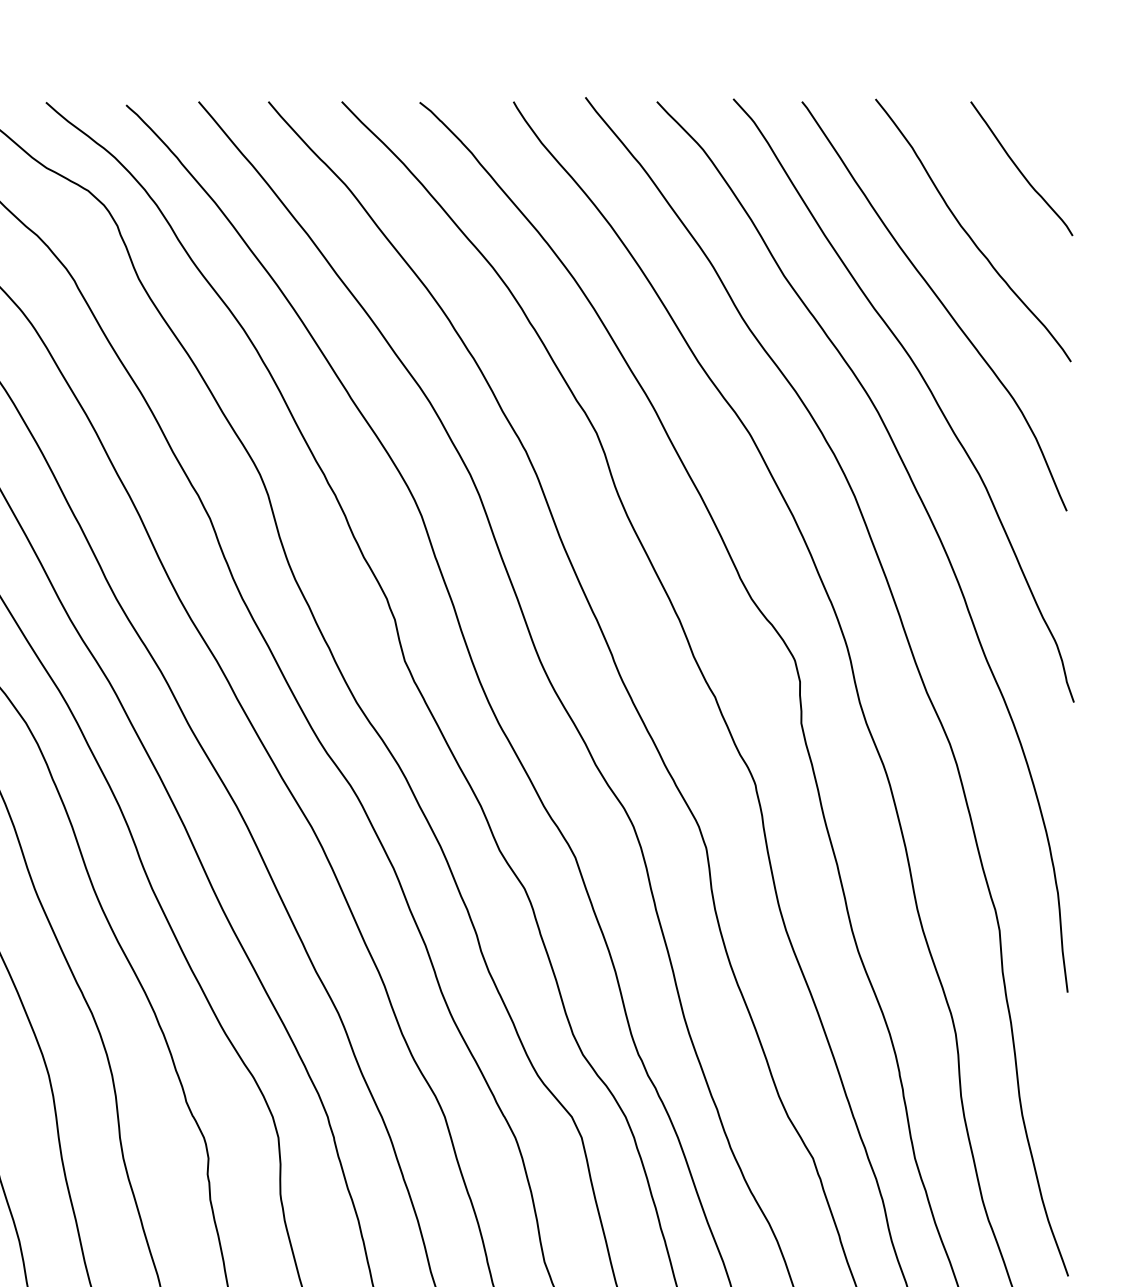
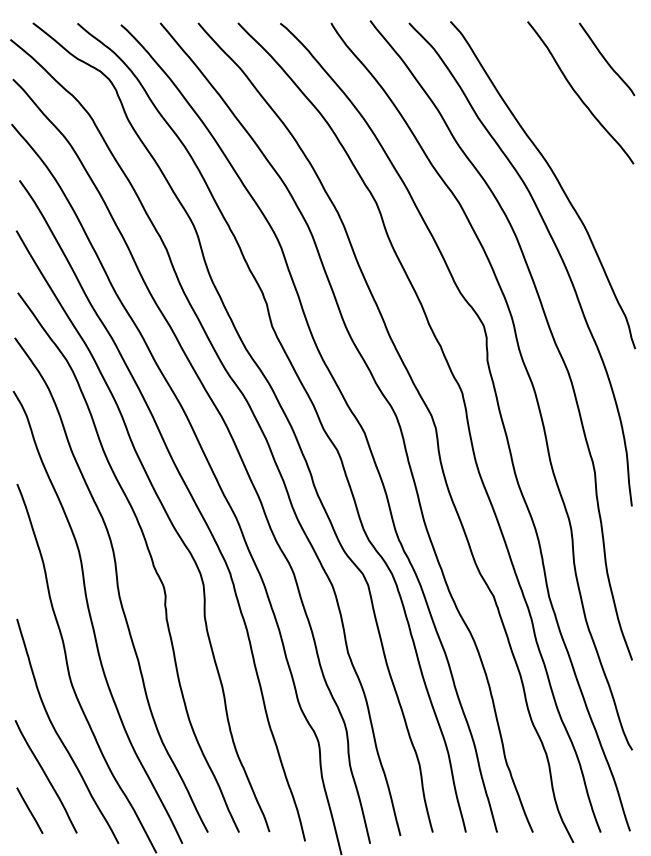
curve: (937, 301) -> (561, 131), removed

